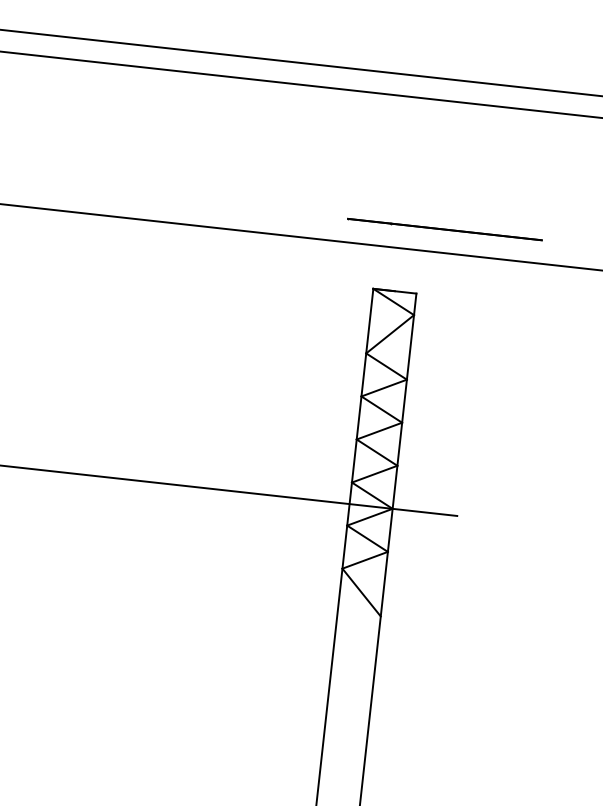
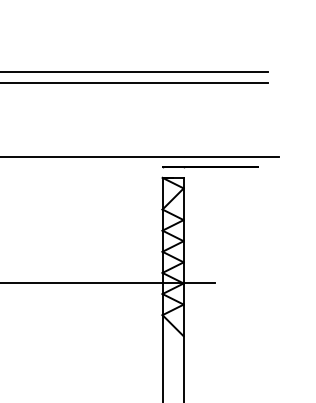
line: (445, 230) -> (210, 167), moved

